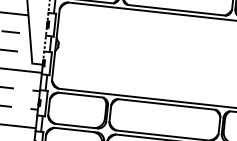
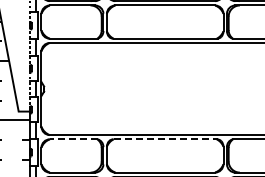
line: (80, 95) -> (73, 139), solid -> dashed
line: (166, 104) -> (165, 139), solid -> dashed

